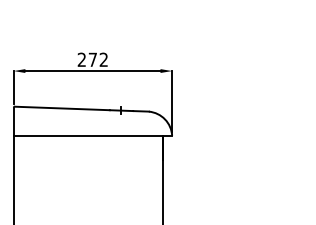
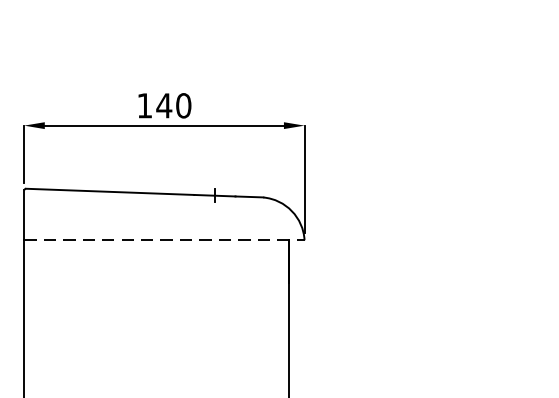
text: (92, 59) -> (163, 105), 272 -> 140
line: (93, 135) -> (165, 239), solid -> dashed

